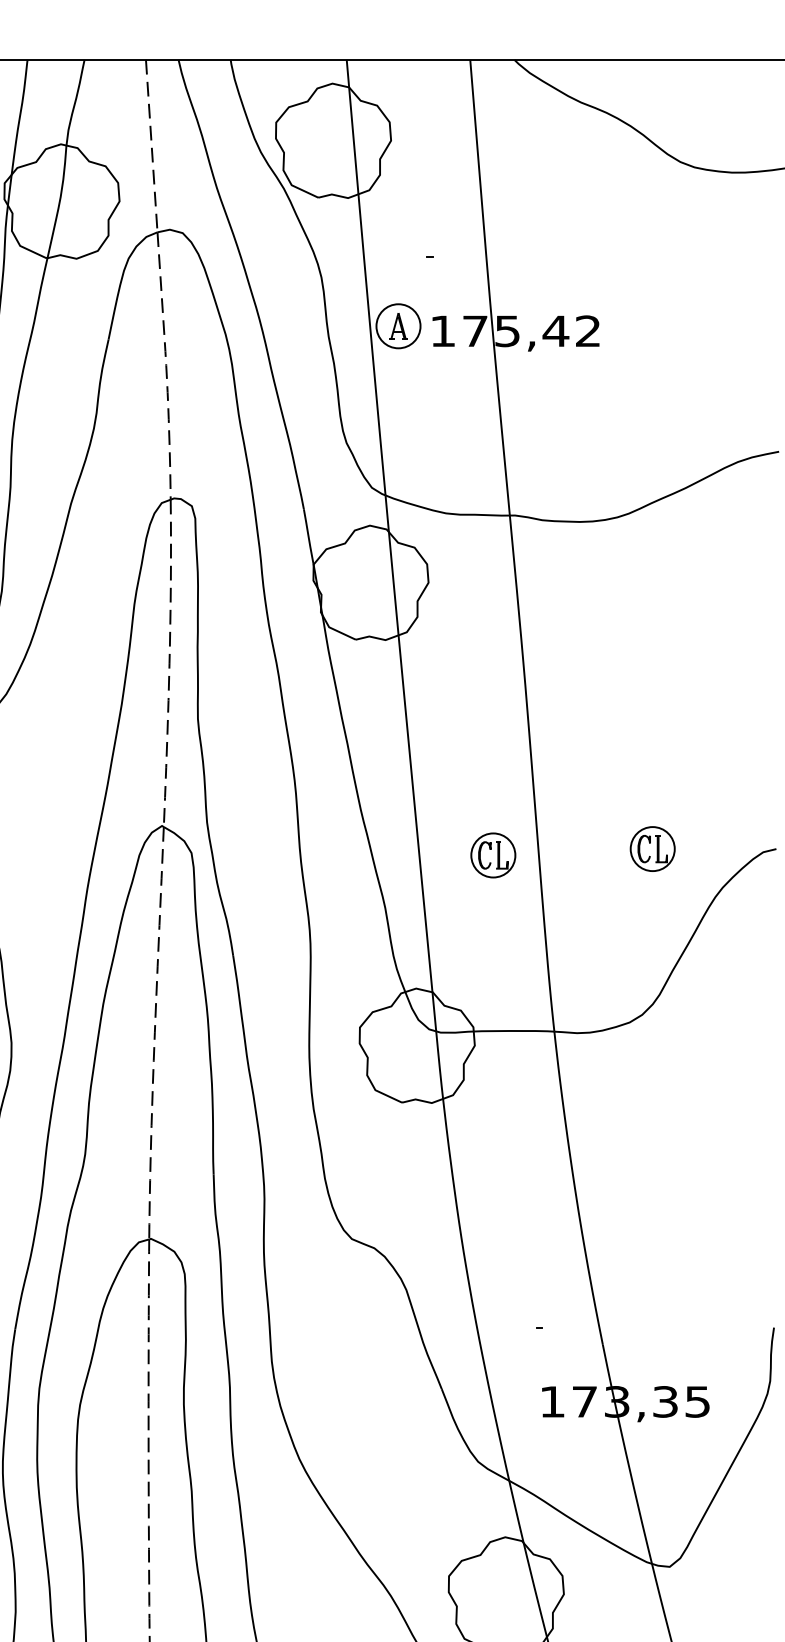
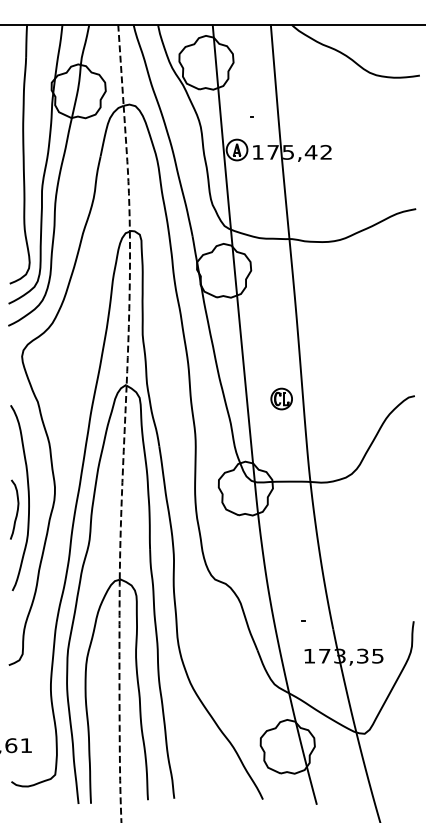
part: (652, 847) -> (356, 395), removed

